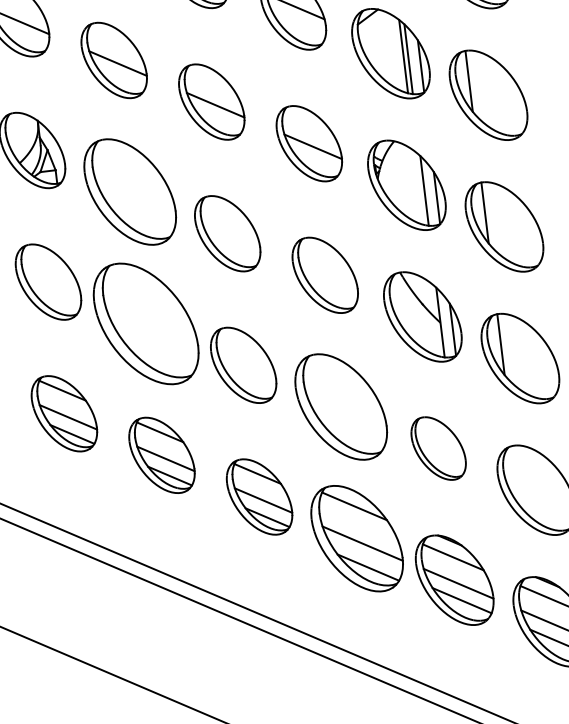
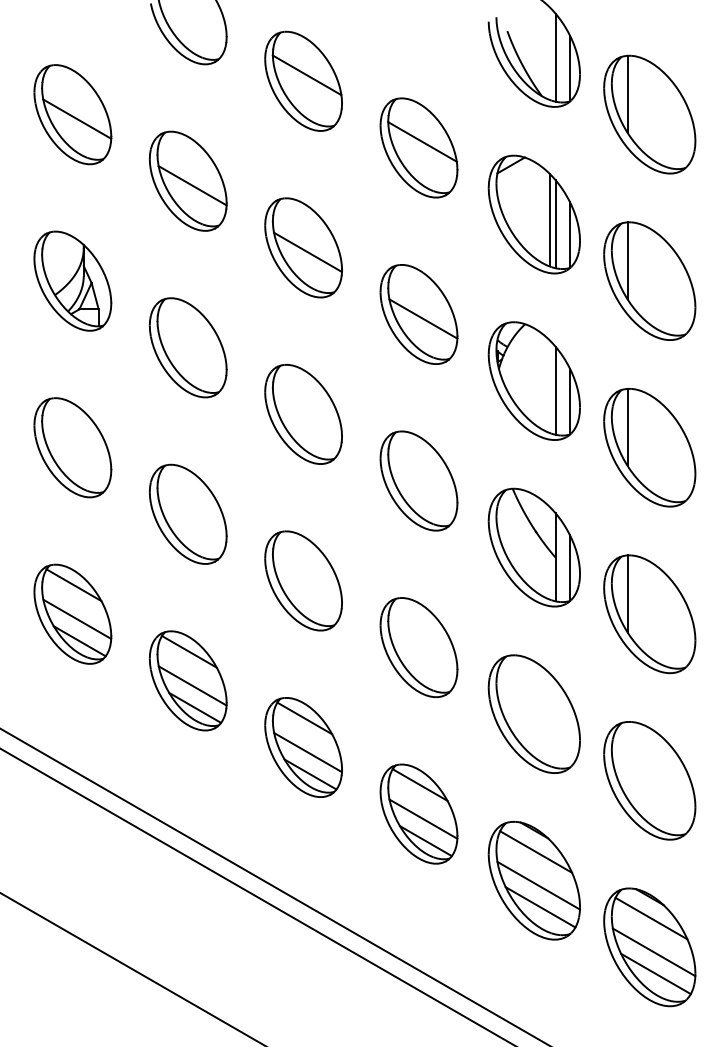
part: (129, 191) -> (187, 347), size x0.71
part: (145, 323) -> (187, 513), size x0.62
part: (340, 406) -> (418, 647), size x0.71
part: (438, 448) -> (533, 713), size x1.43
part: (356, 538) -> (418, 813), size x0.71

